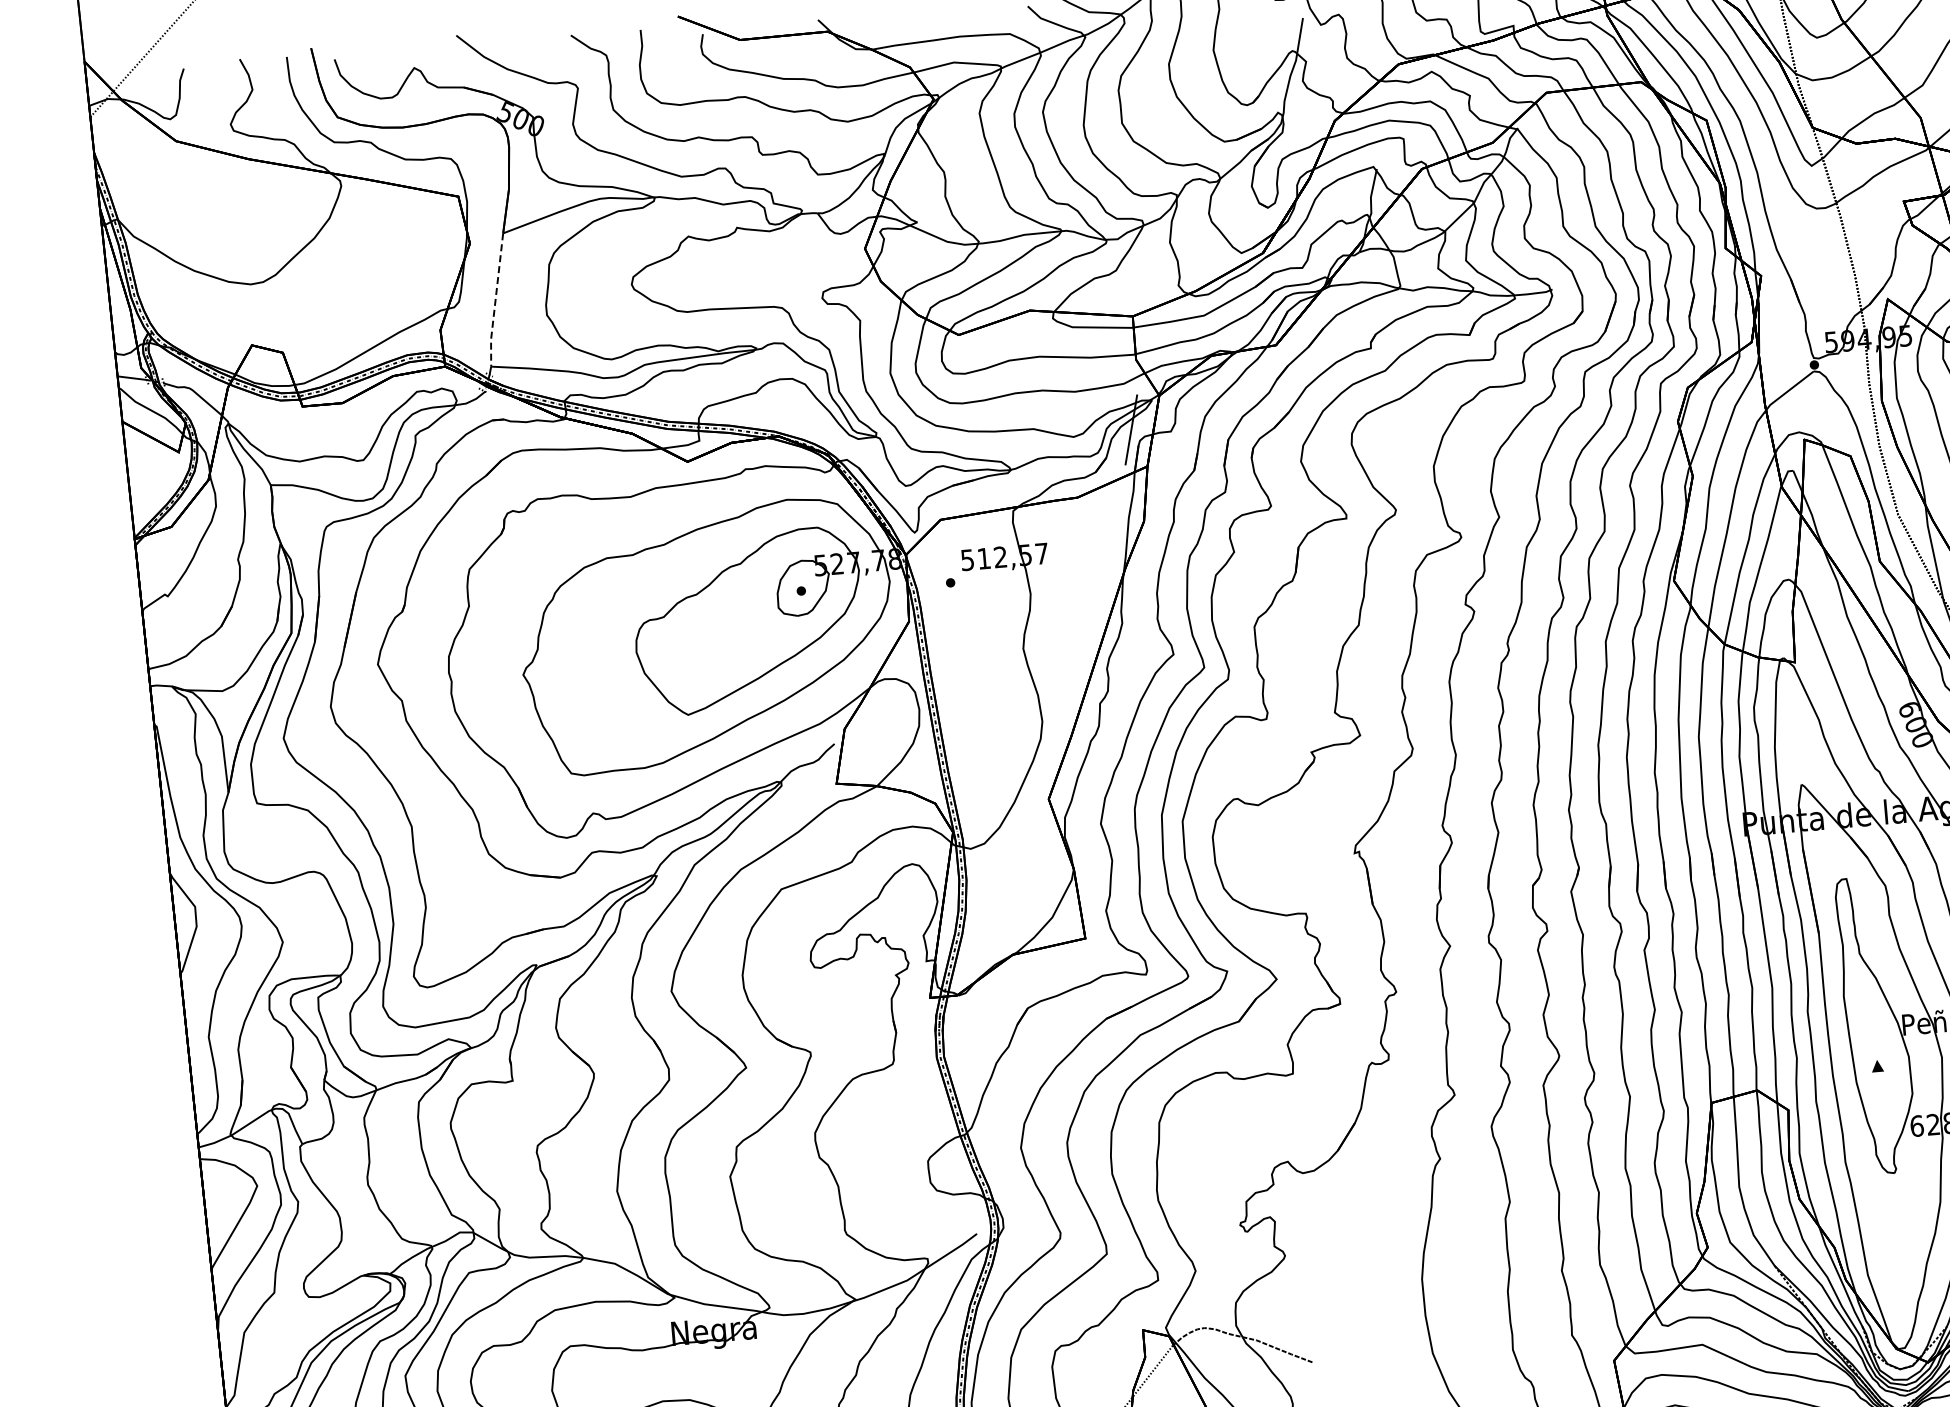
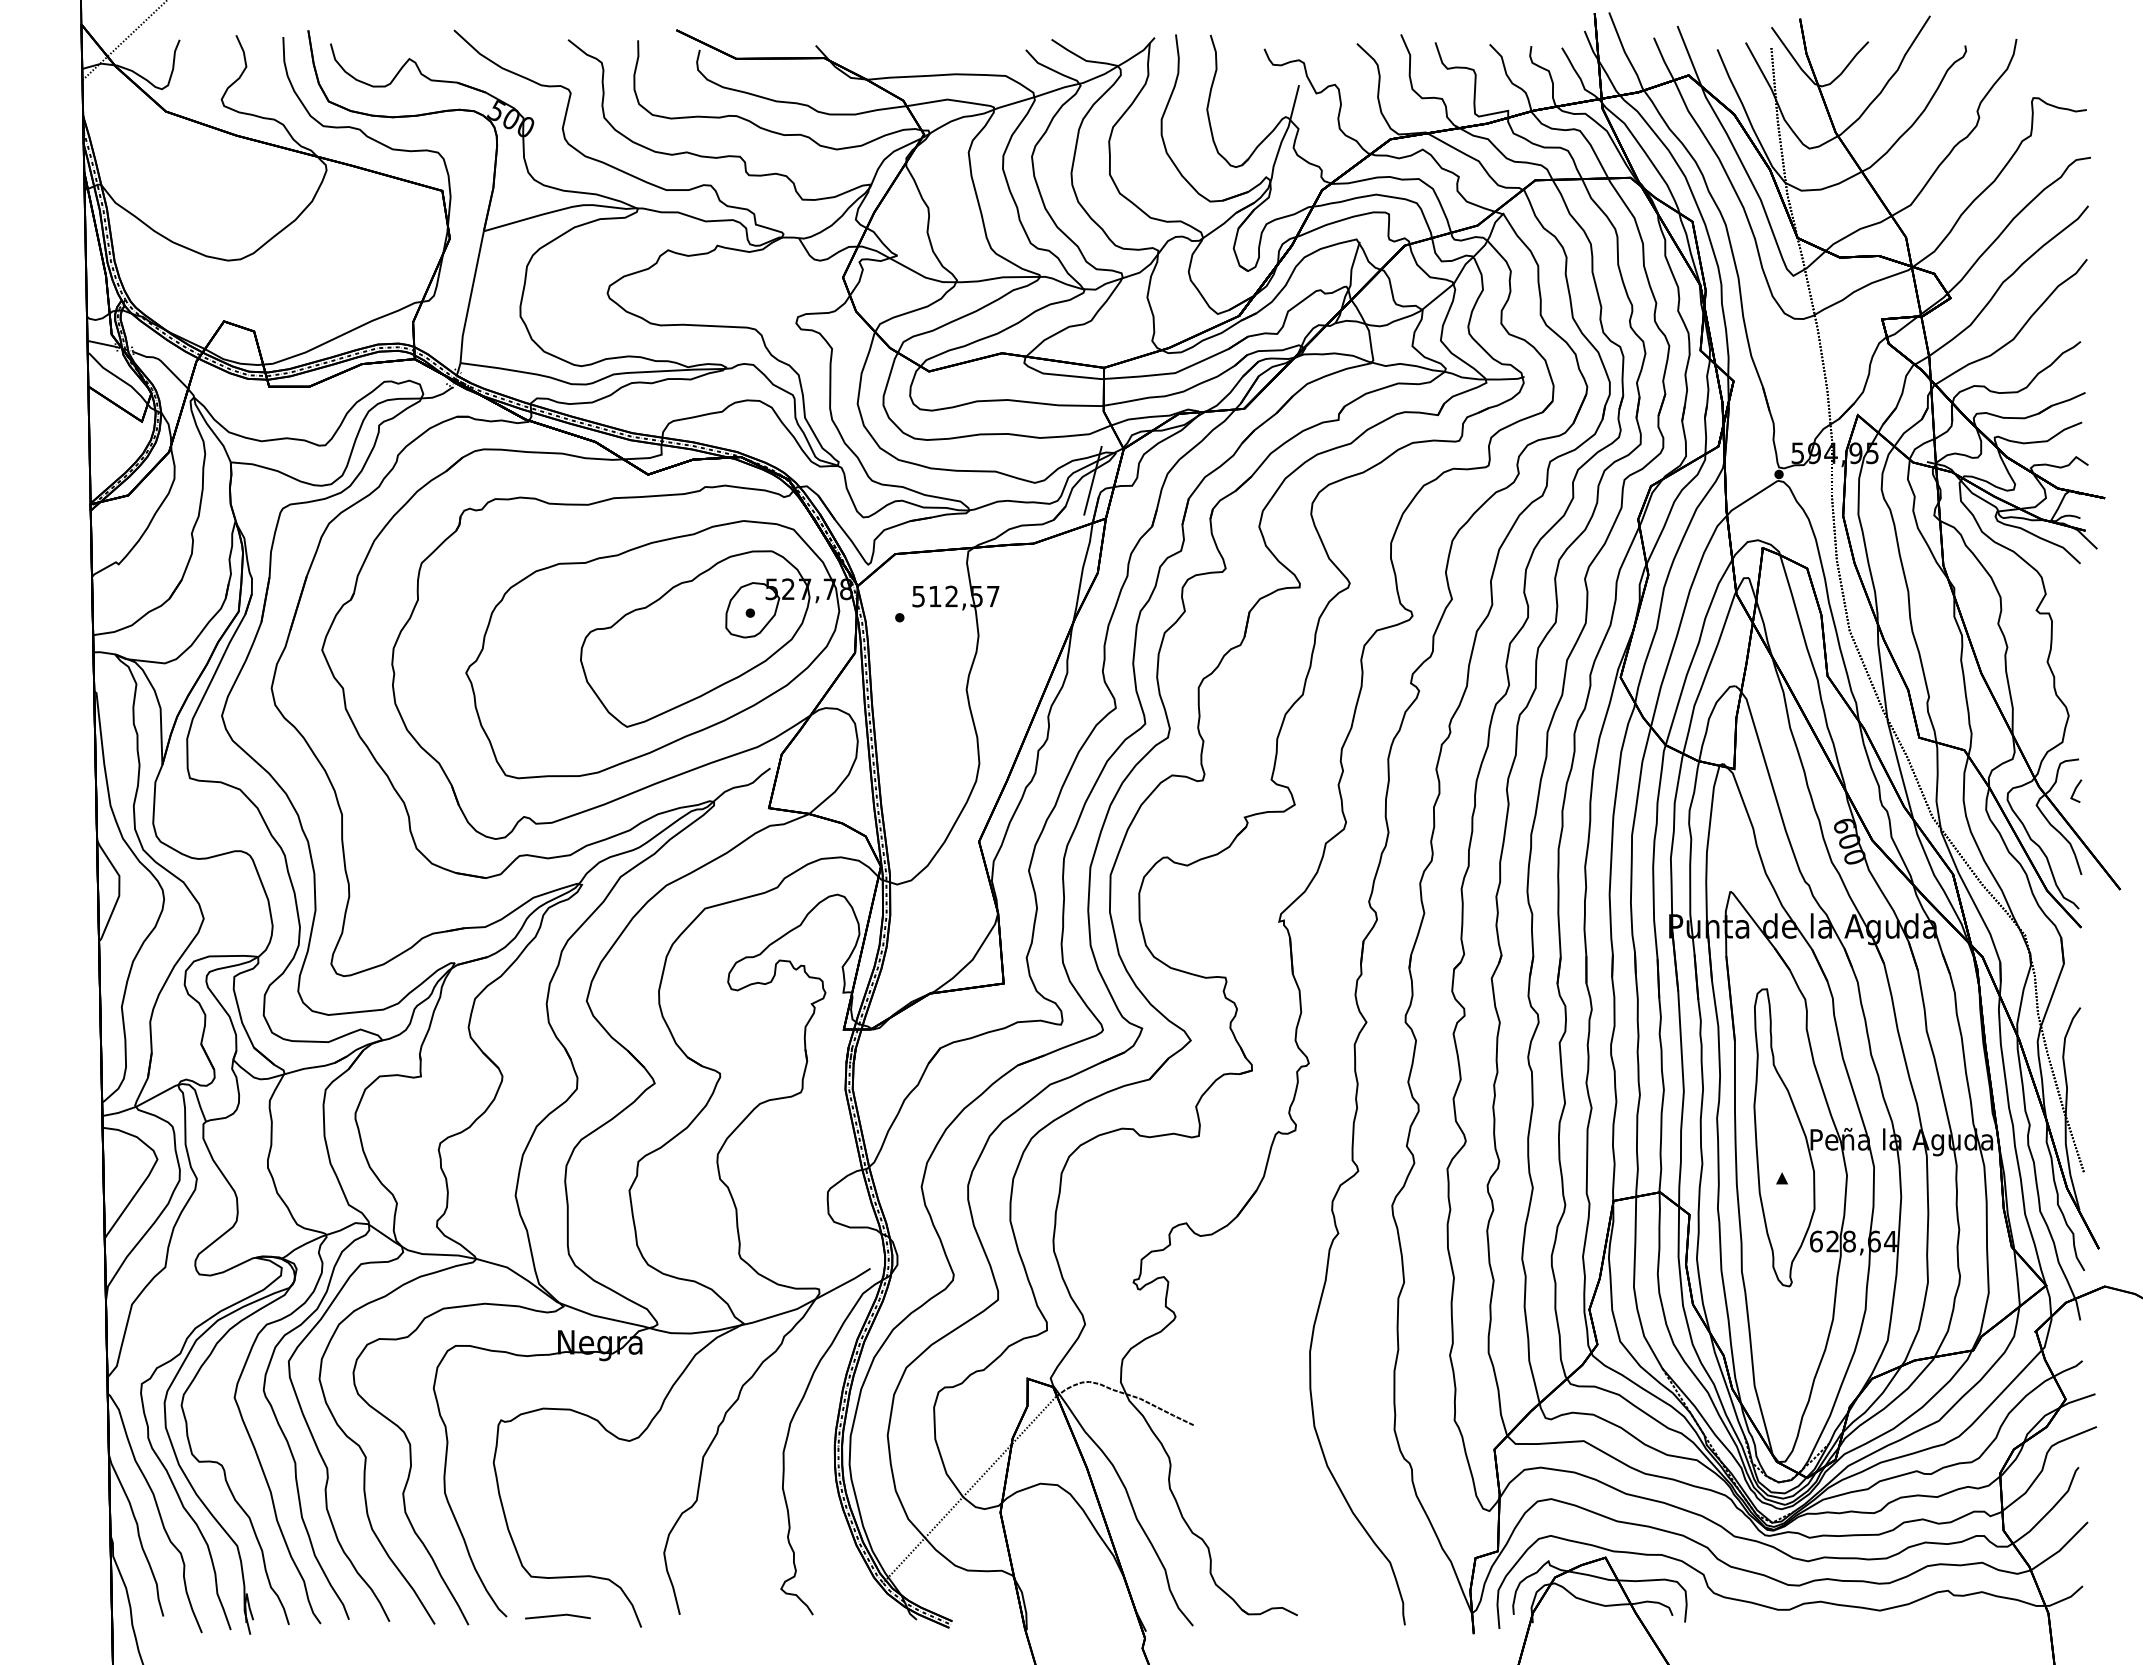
line: (495, 300) -> (470, 297), dashed -> solid

